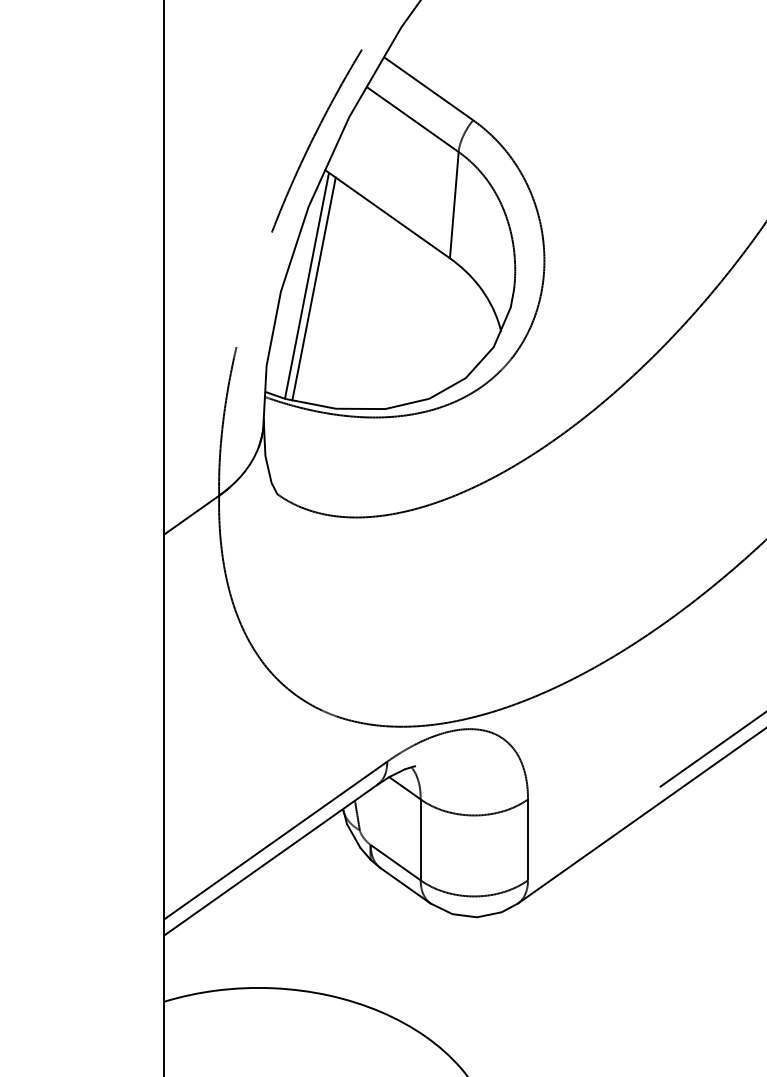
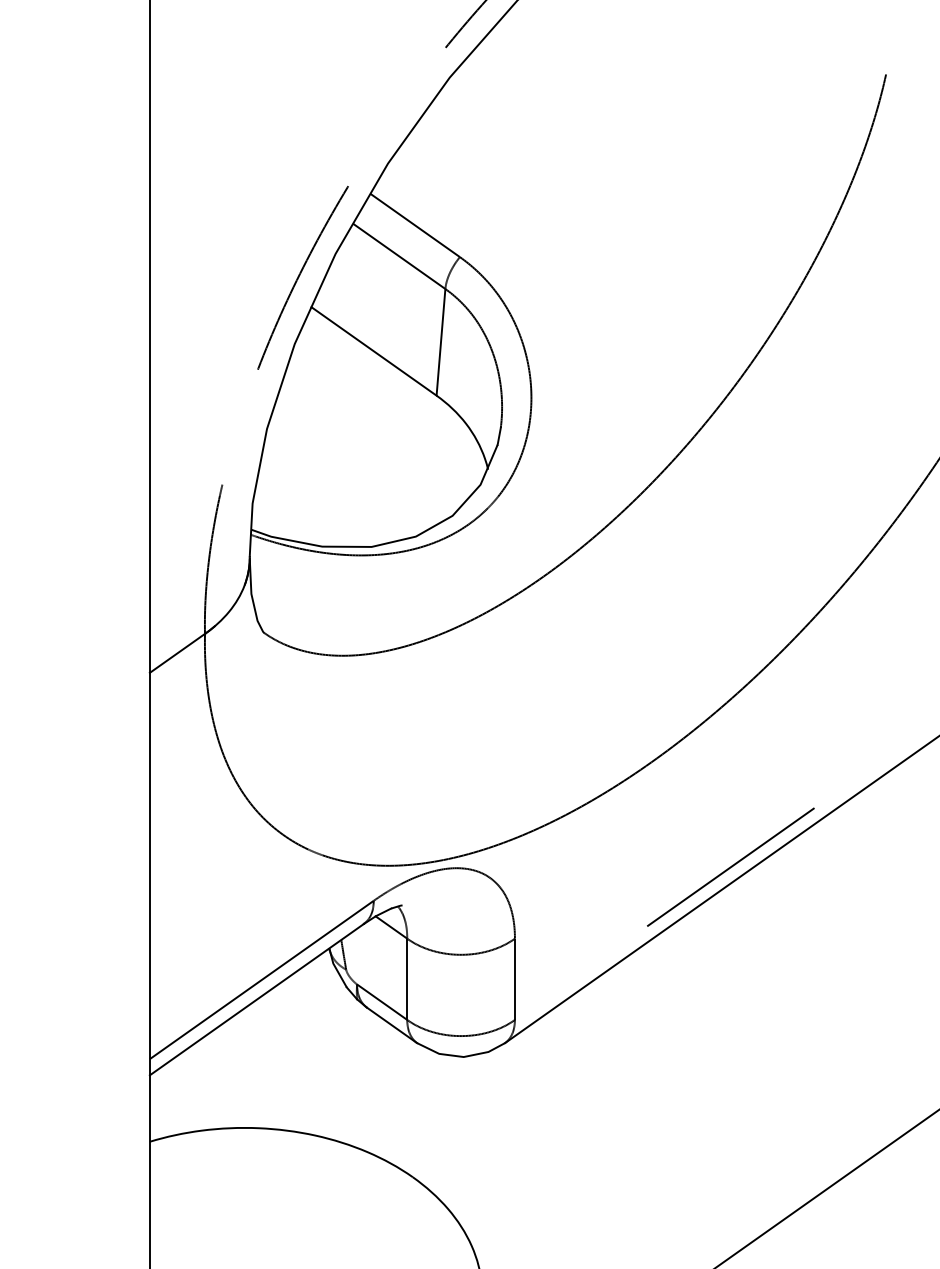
line: (307, 285) -> (293, 422), removed
line: (314, 289) -> (300, 426), removed

